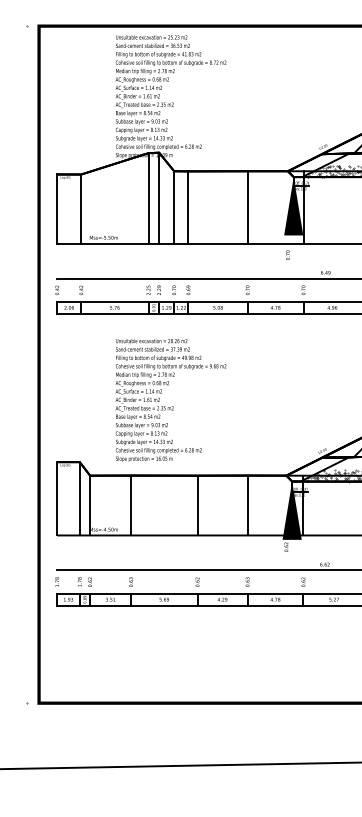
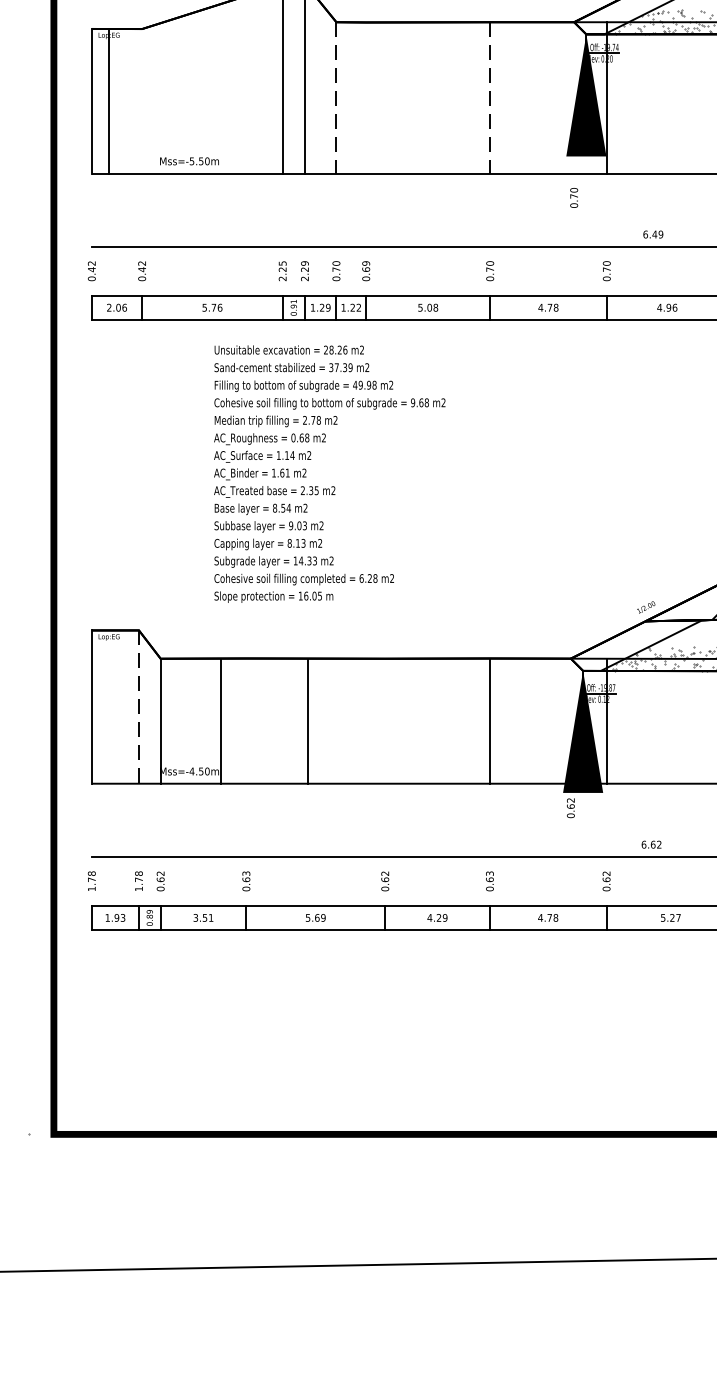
line: (174, 207) -> (337, 98), solid -> dashed
line: (188, 207) -> (366, 98), removed
line: (247, 207) -> (489, 98), solid -> dashed
line: (81, 208) -> (109, 100), moved
text: (170, 400) -> (328, 474), moved
line: (79, 498) -> (138, 706), solid -> dashed
line: (131, 505) -> (222, 721), moved
line: (197, 505) -> (307, 721), moved

